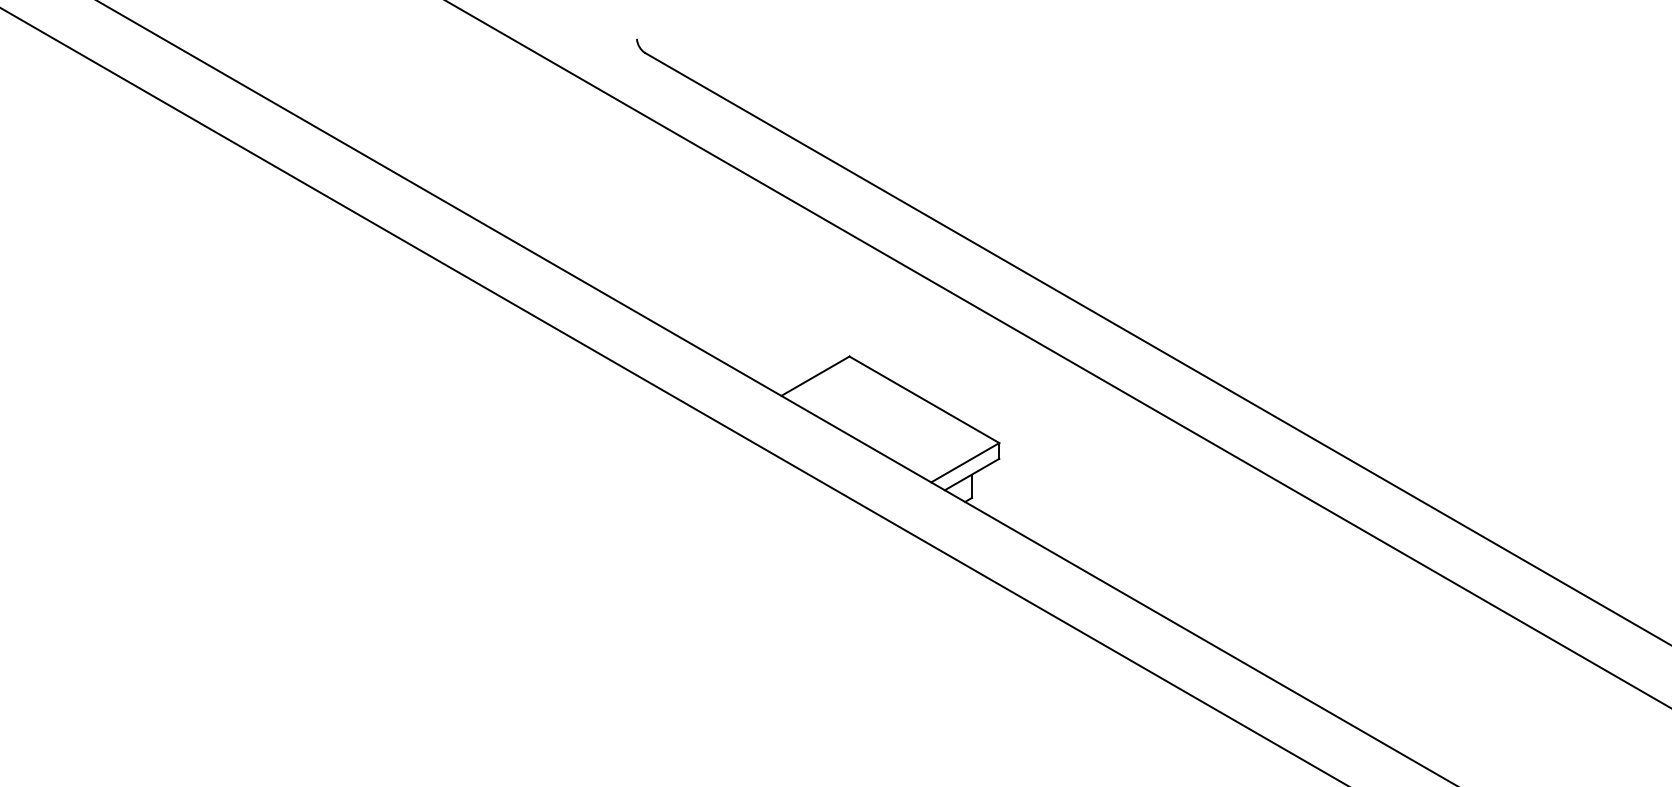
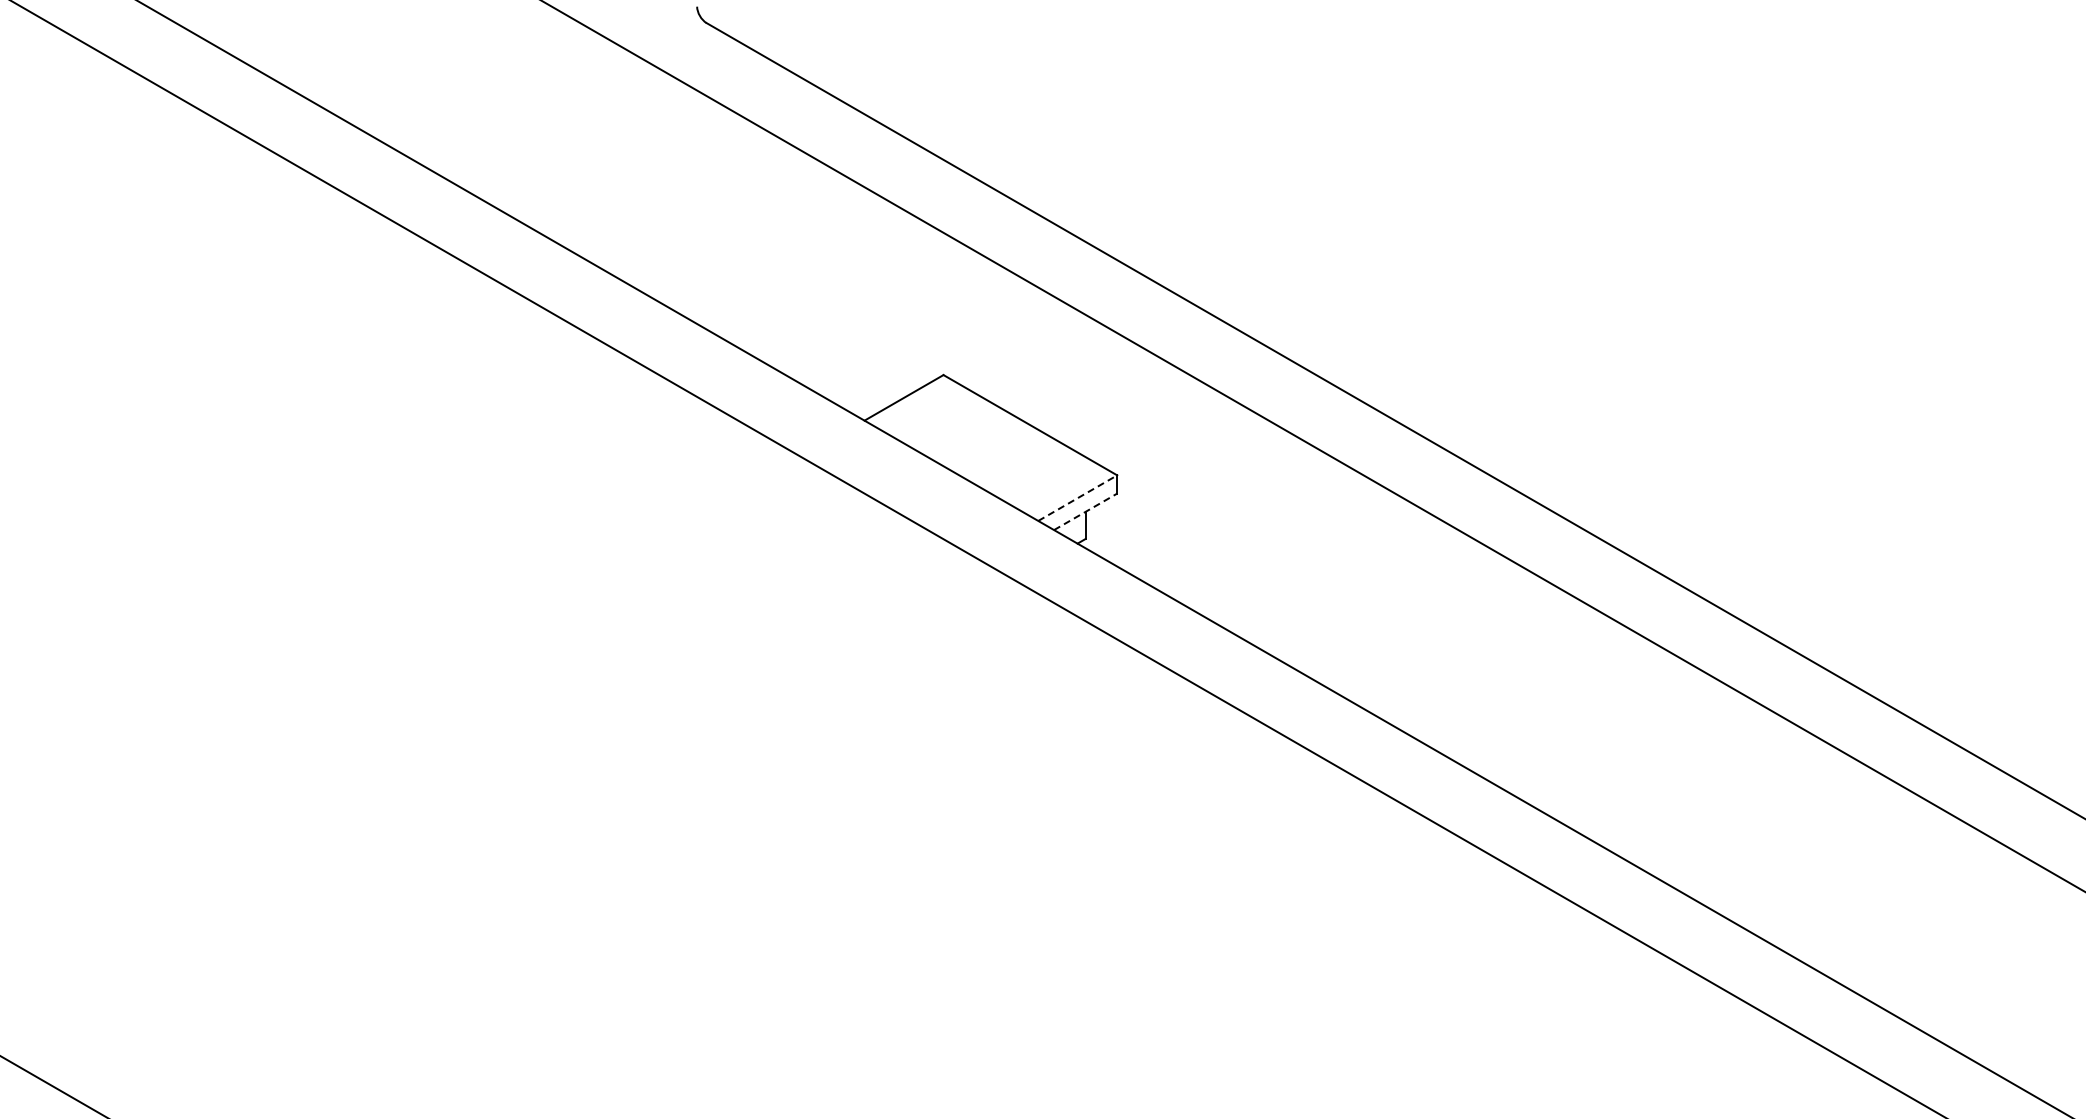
line: (965, 463) -> (1077, 498), solid -> dashed
line: (972, 474) -> (1086, 511), solid -> dashed

